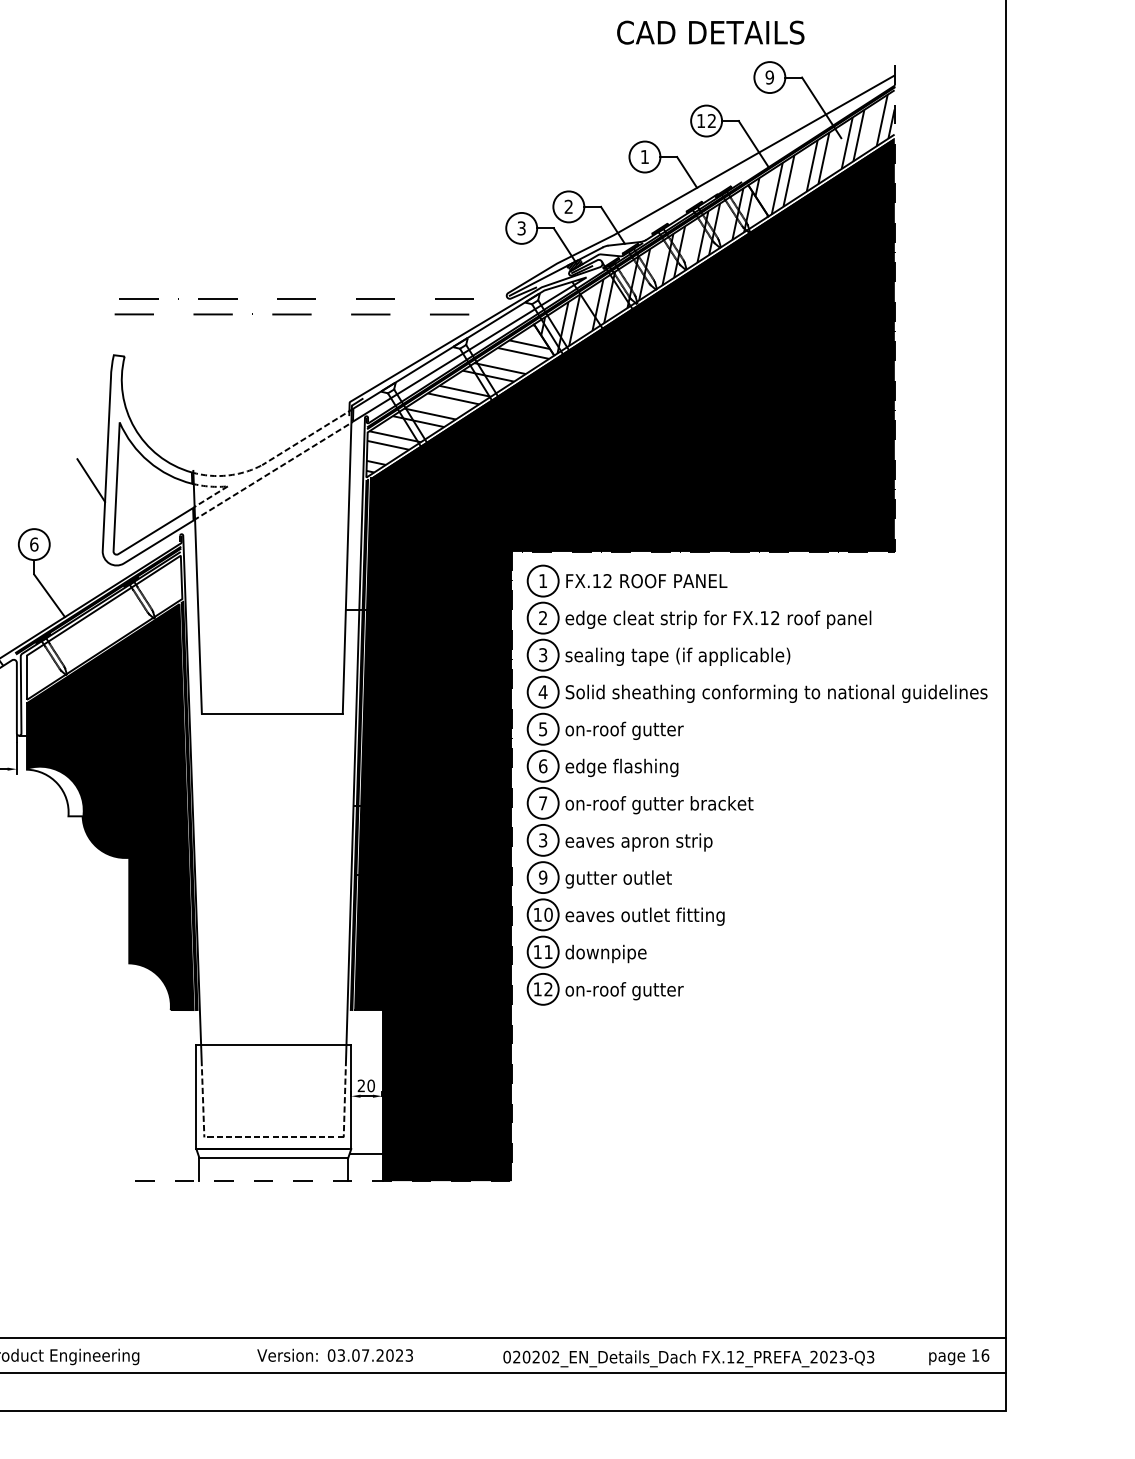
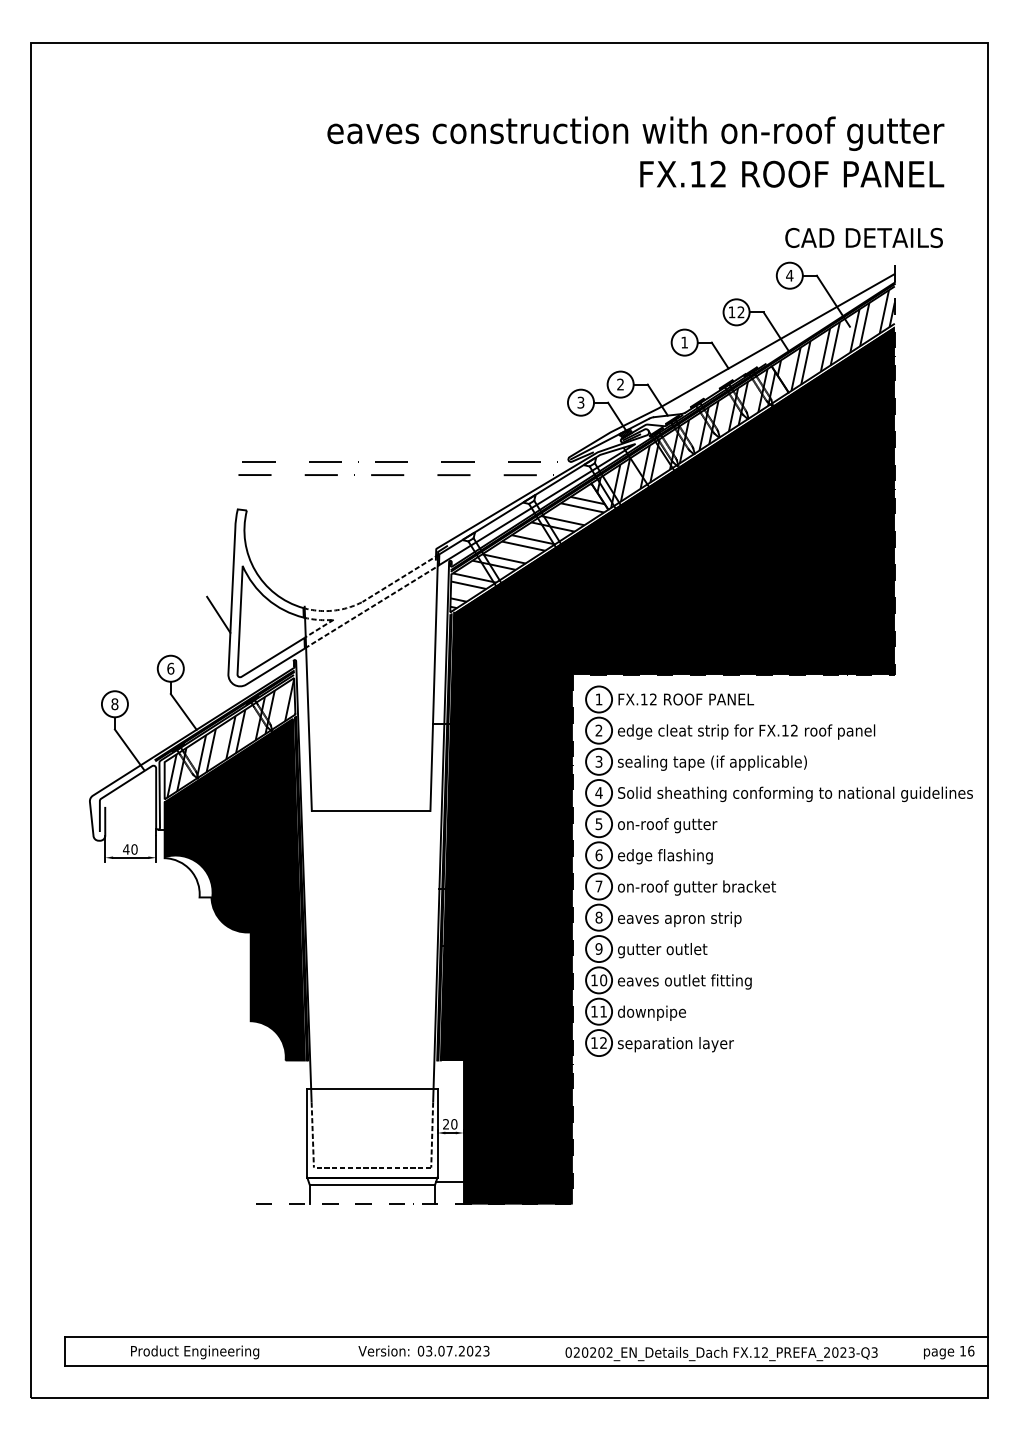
text: (710, 32) -> (863, 237), moved
text: (769, 77) -> (789, 275), 9 -> 4
hatch: (106, 626) -> (231, 737), added
text: (542, 840) -> (598, 917), 3 -> 8
text: (634, 991) -> (675, 1044), on-roof gutter -> separation layer

